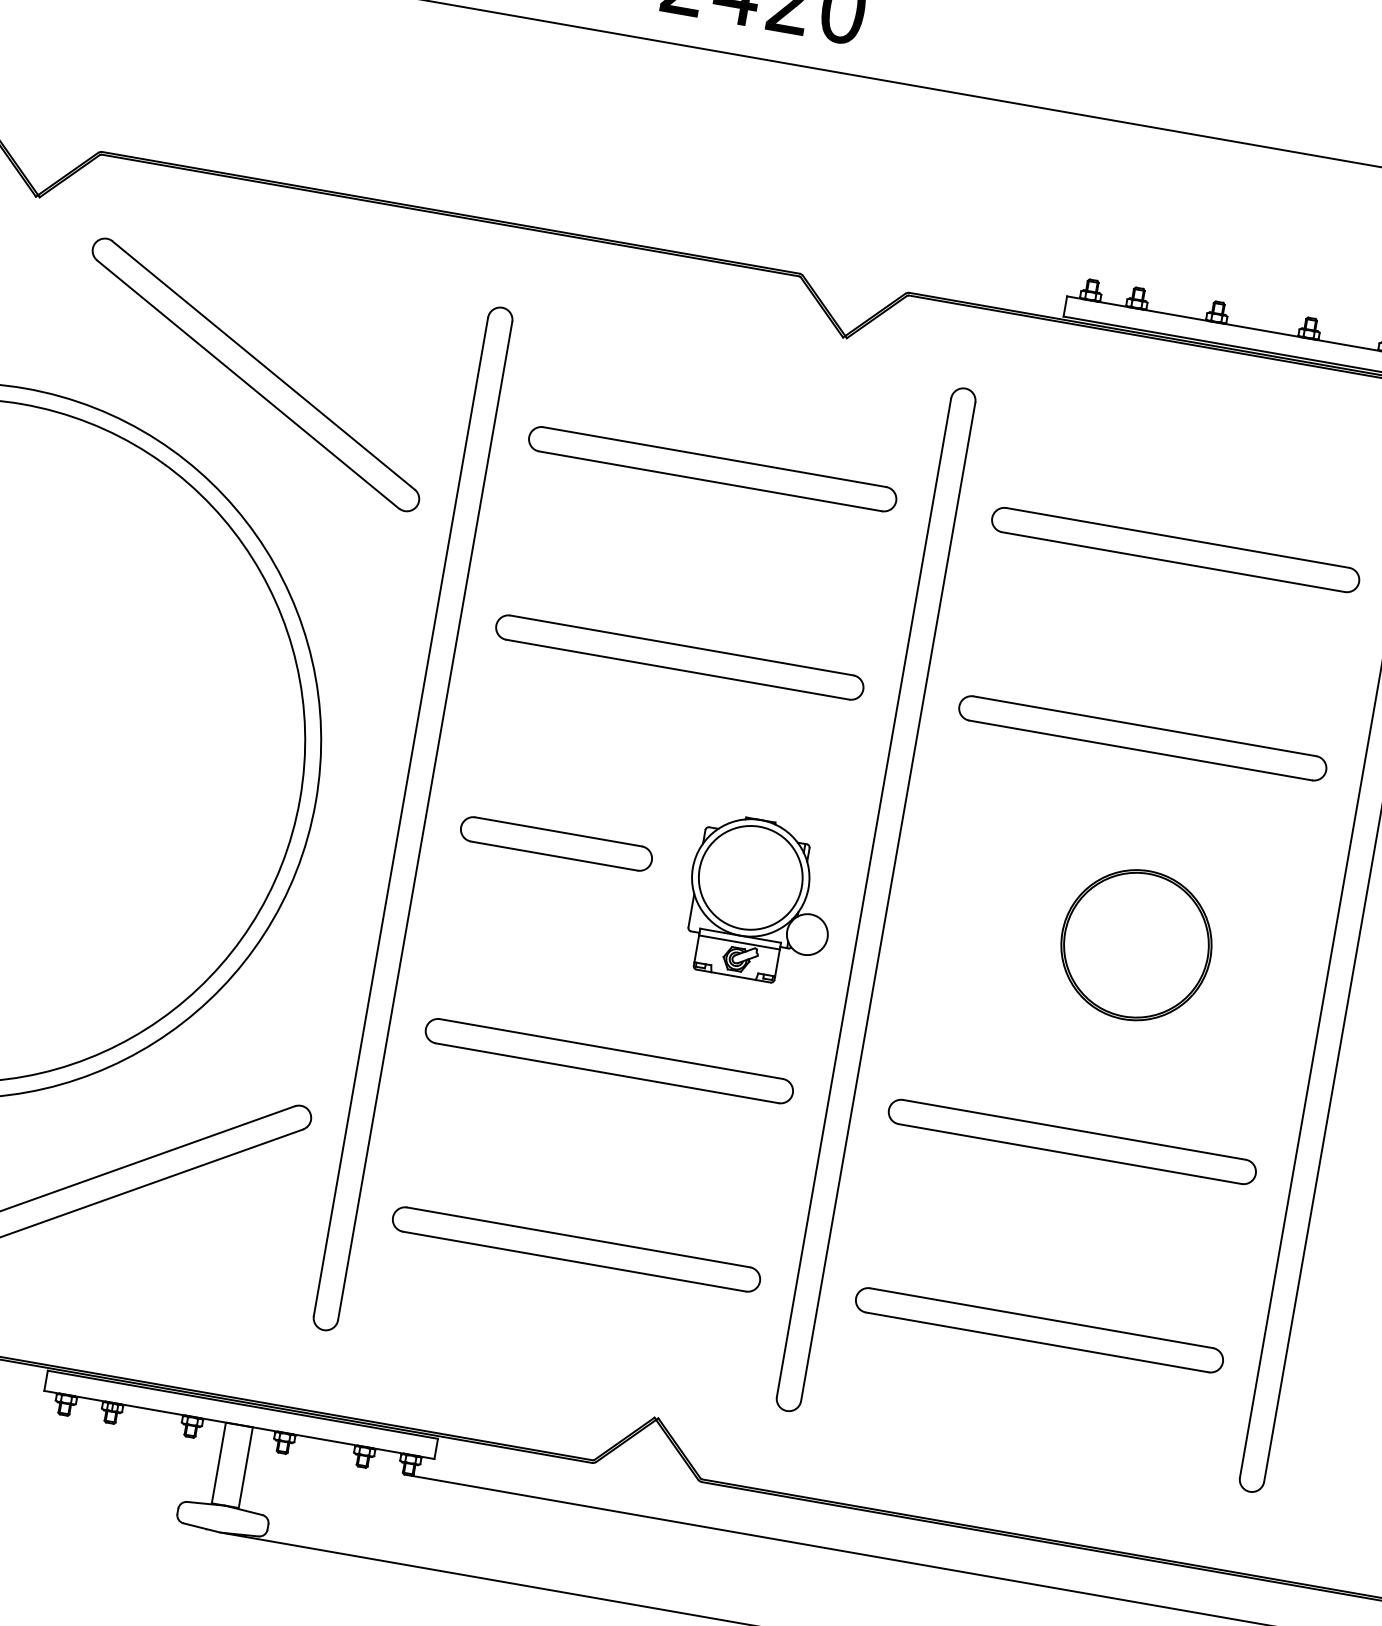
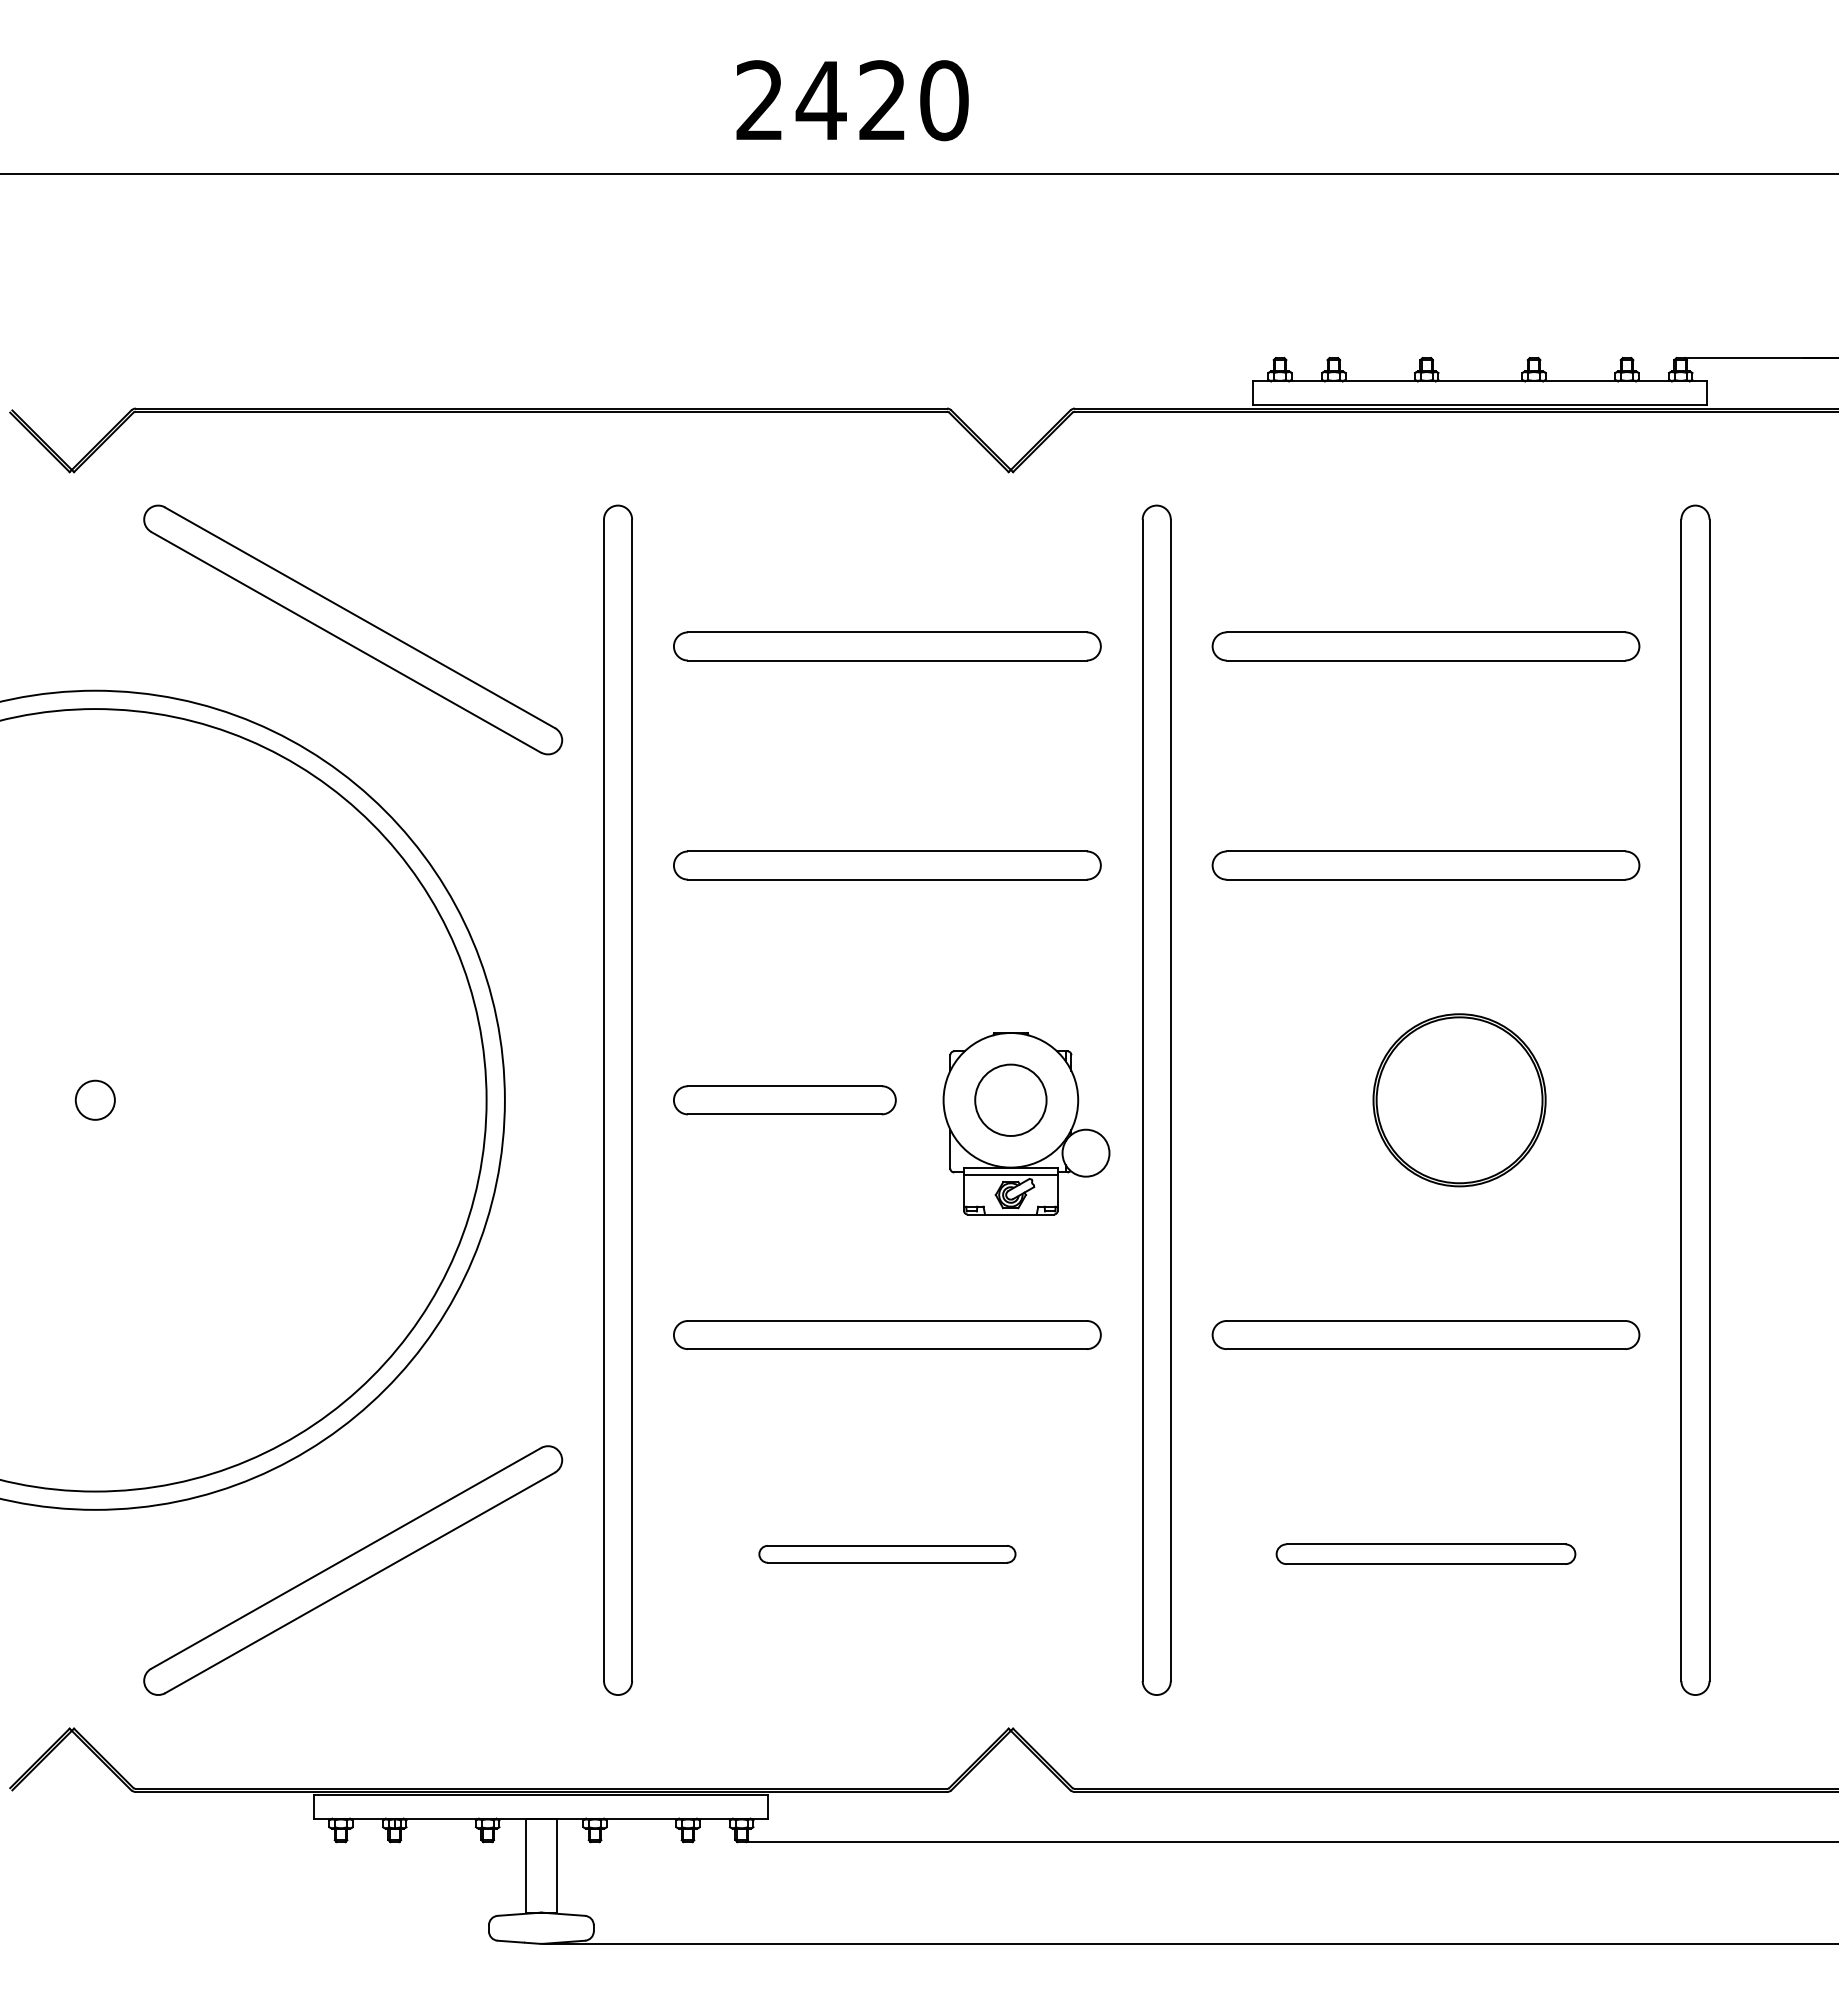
circle: (750, 877) -> (1010, 1099), size x0.6
part: (576, 1249) -> (887, 1554), size x0.6
part: (1039, 1330) -> (1425, 1554), size x0.7

